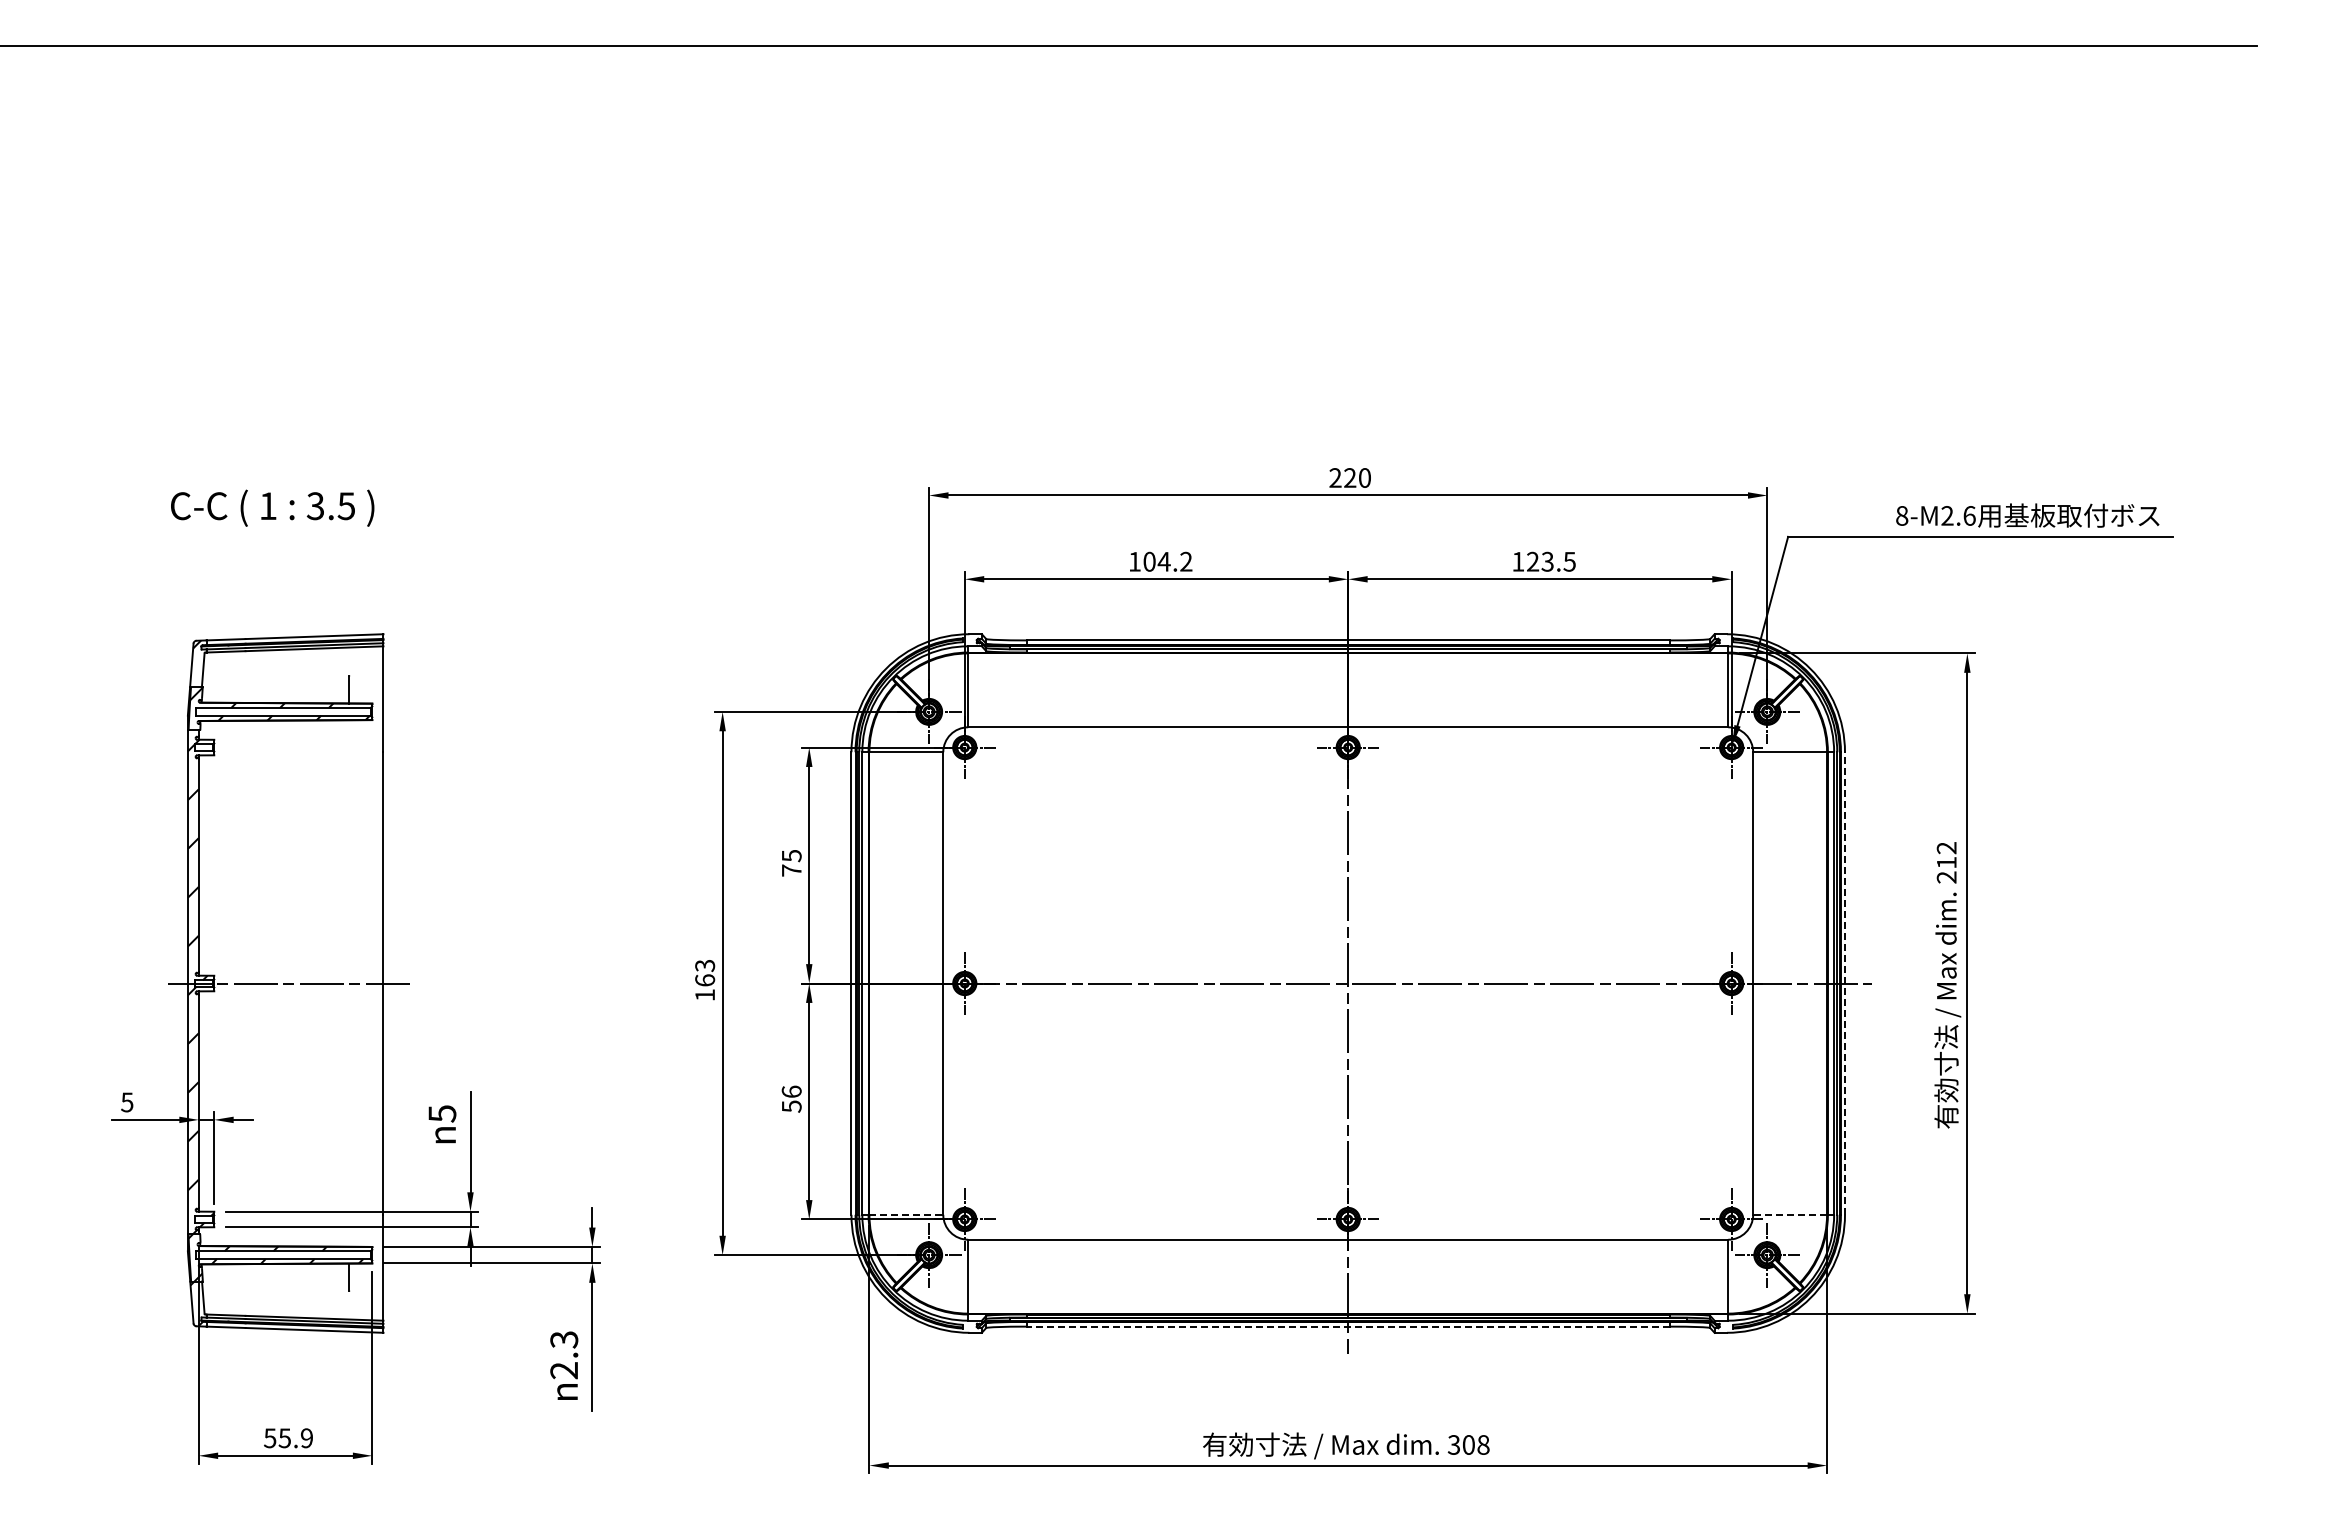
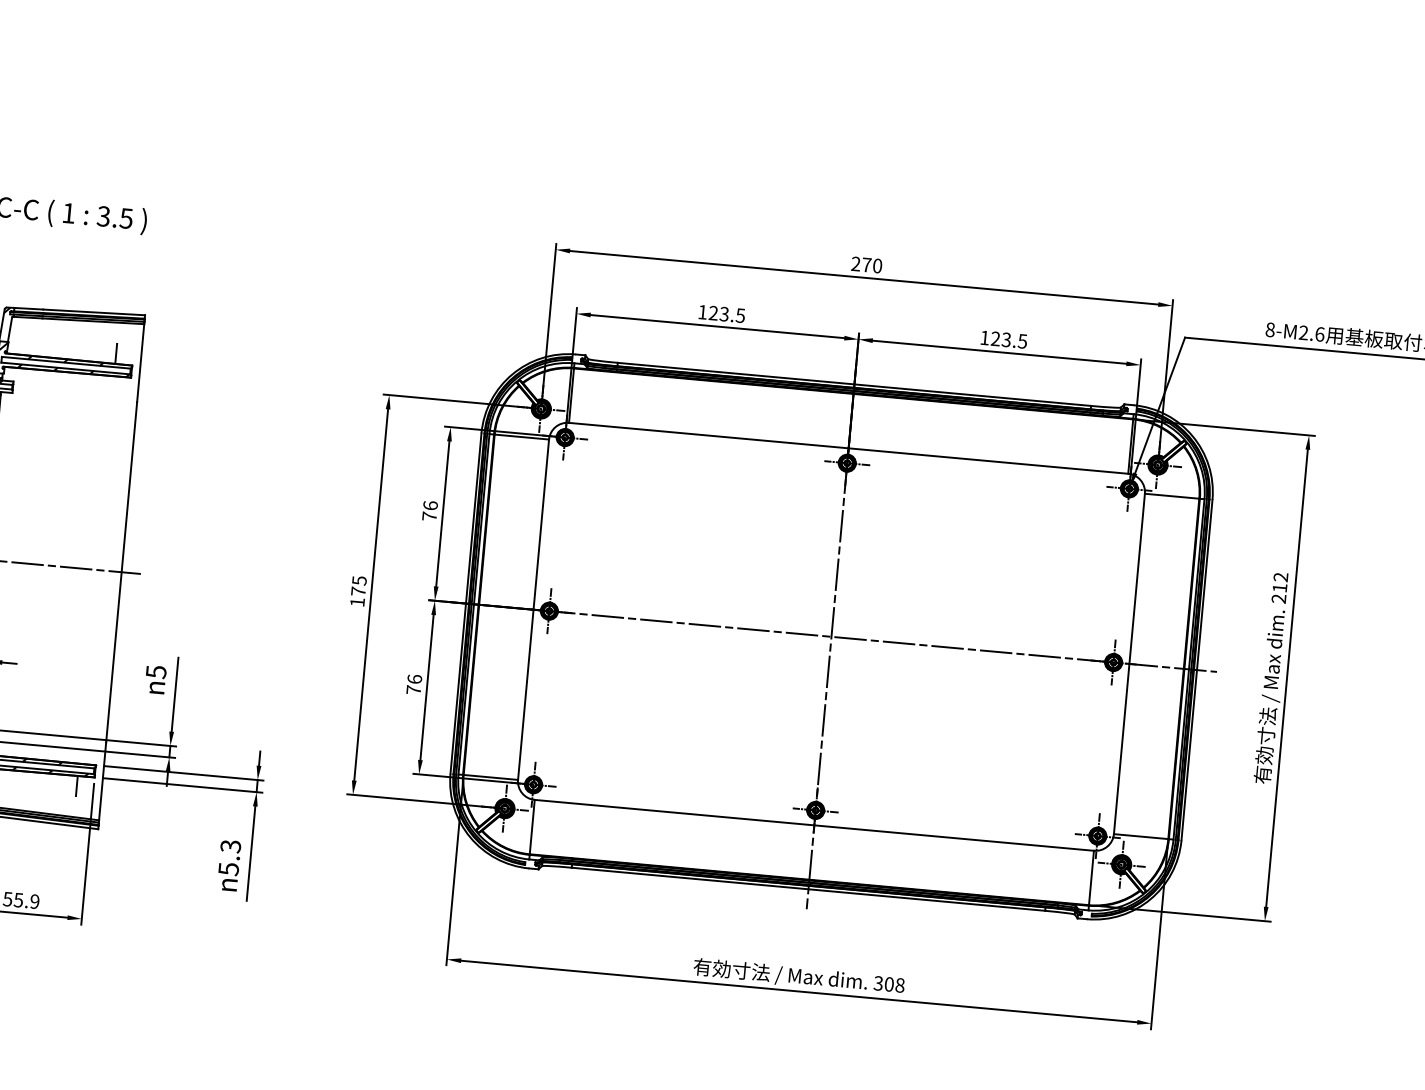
text: (1350, 477) -> (867, 264), 220 -> 270
text: (1167, 561) -> (726, 314), 104.2 -> 123.5
text: (791, 855) -> (430, 505), 75 -> 76
text: (705, 972) -> (359, 585), 163 -> 175
line: (1845, 983) -> (1197, 670), dashed -> solid
text: (791, 1106) -> (413, 690), 56 -> 76
line: (906, 1214) -> (491, 777), dashed -> solid
line: (1790, 1214) -> (1141, 836), dashed -> solid
line: (1348, 1326) -> (808, 889), dashed -> solid
text: (564, 1370) -> (228, 869), 2.3 -> 5.3

